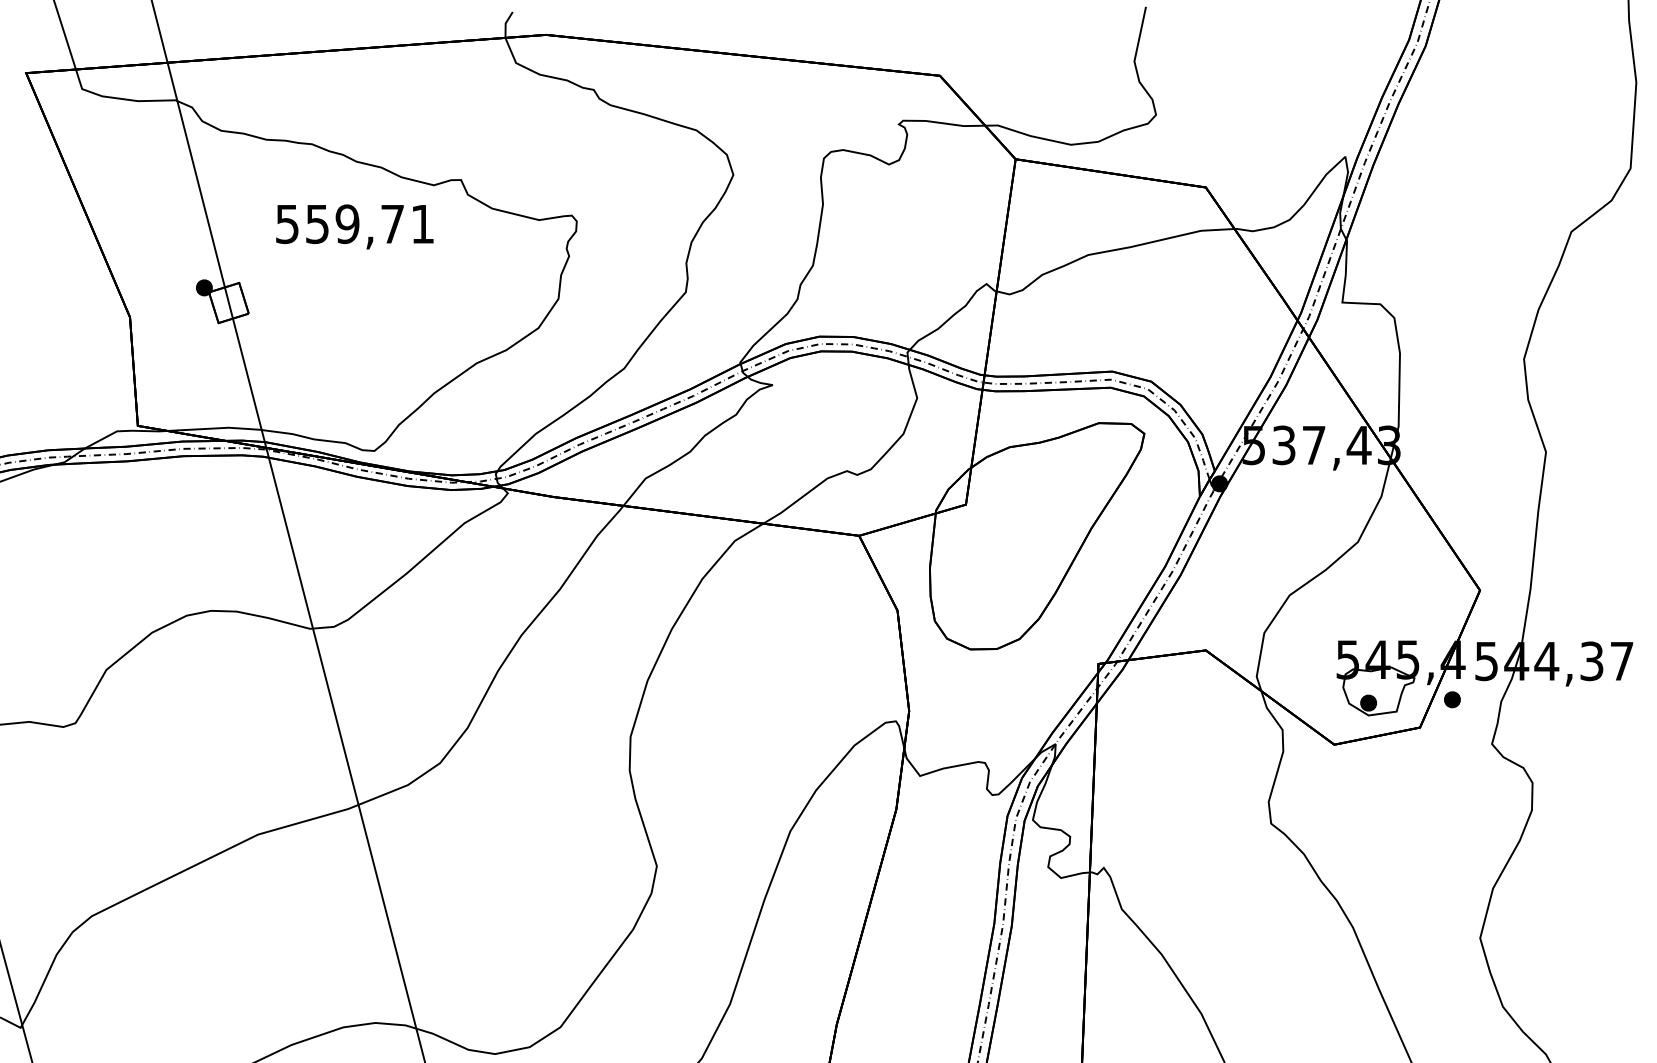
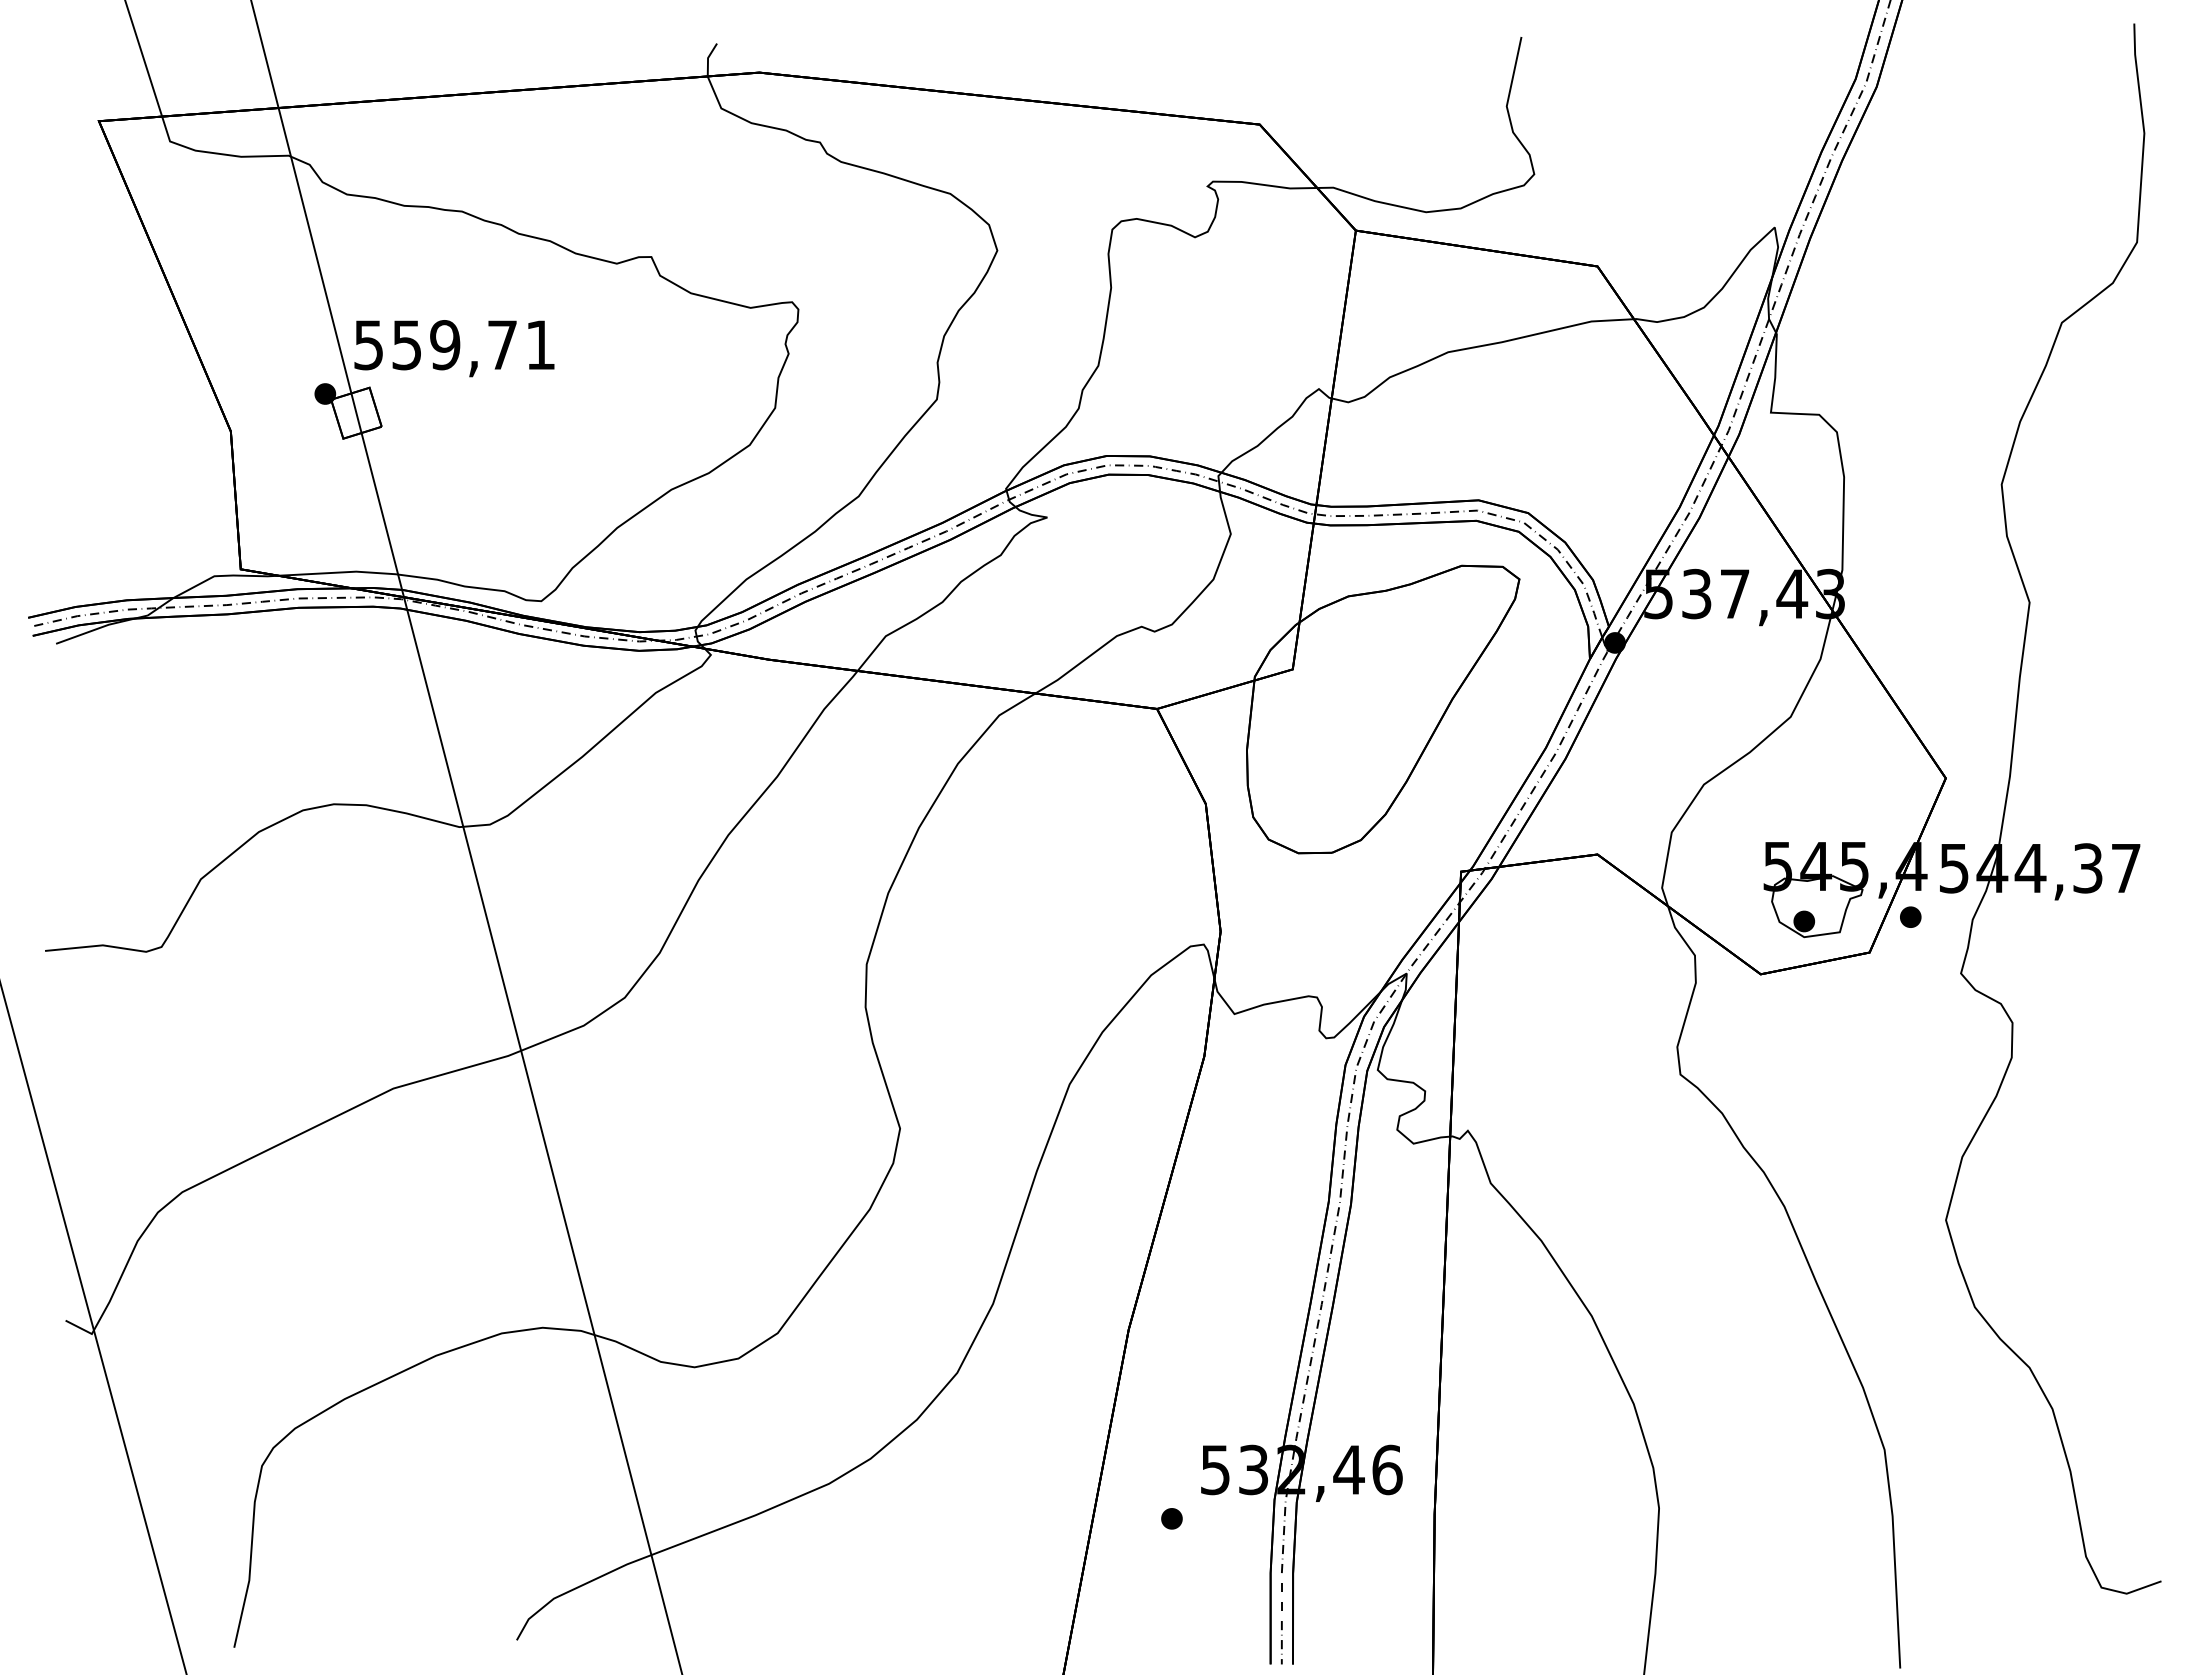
text: (354, 226) -> (454, 348), moved

